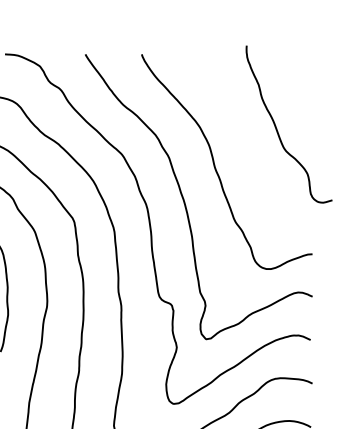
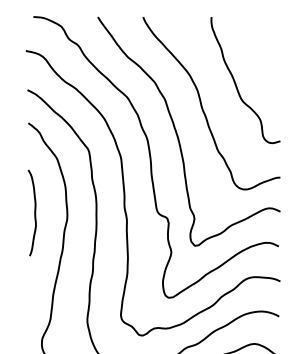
curve: (277, 128) -> (236, 83), moved

